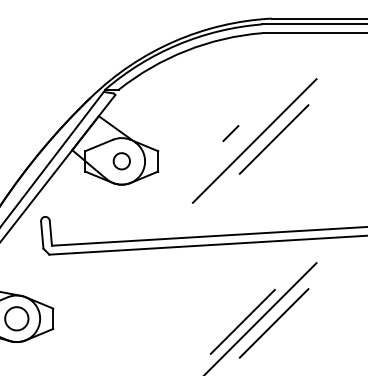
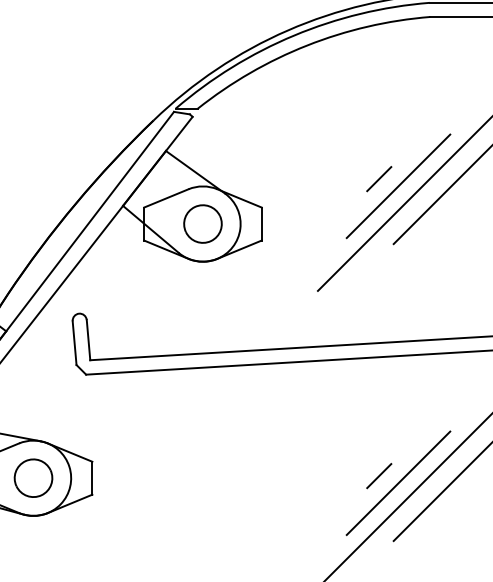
line: (242, 138) -> (397, 187), added
part: (121, 160) -> (202, 222), size x1.43
line: (230, 316) -> (378, 474), added

